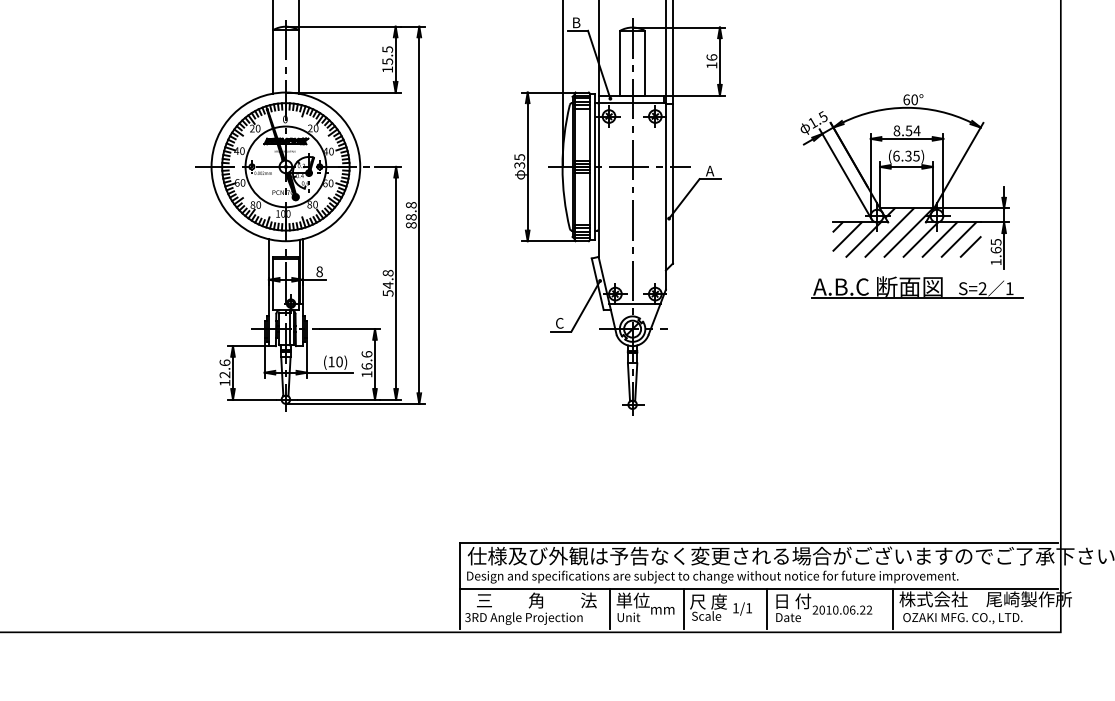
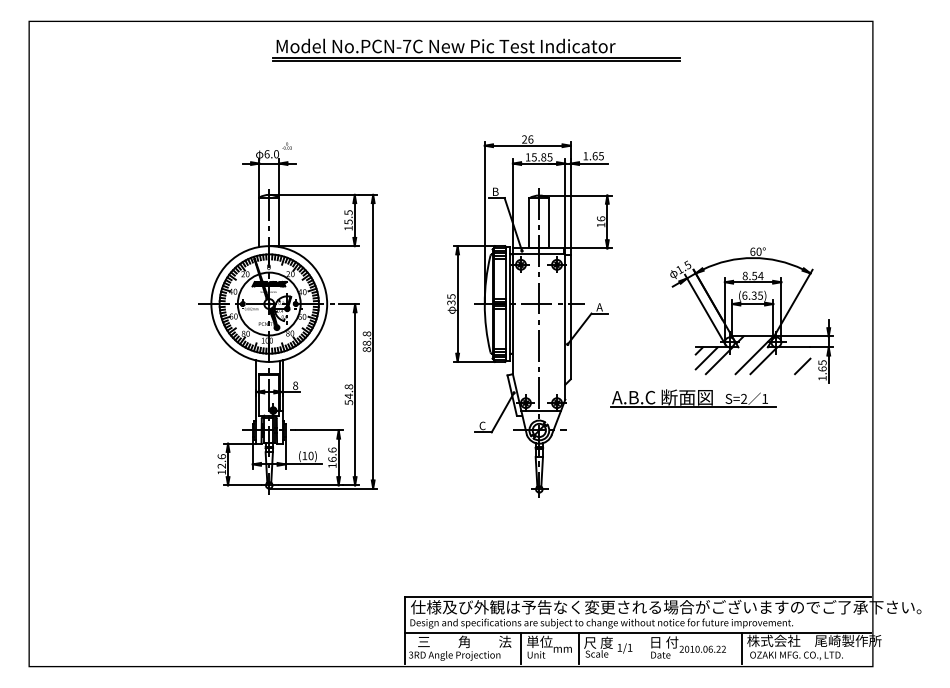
line: (889, 232) -> (739, 355), removed
line: (939, 239) -> (778, 360), removed
line: (958, 239) -> (793, 360), removed
part: (917, 288) -> (693, 398), moved
line: (766, 609) -> (643, 648), removed

